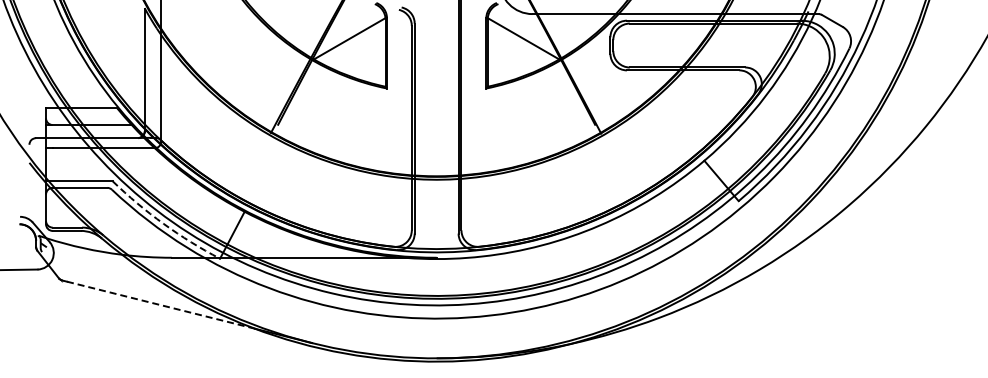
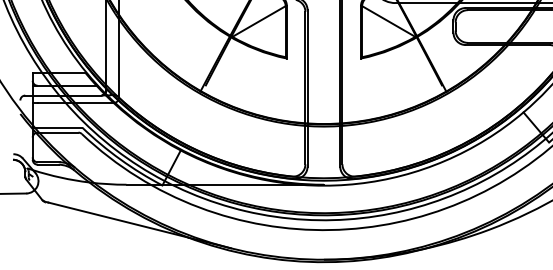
arc: (163, 223) -> (120, 159), dashed -> solid
line: (161, 305) -> (118, 220), dashed -> solid

